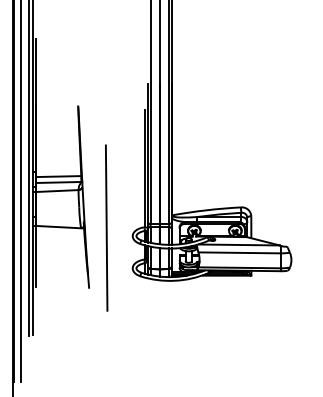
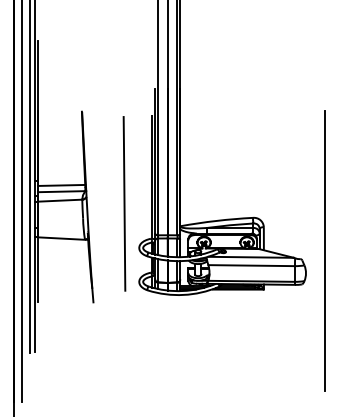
line: (106, 227) -> (124, 203), moved
line: (309, 238) -> (324, 250), added

